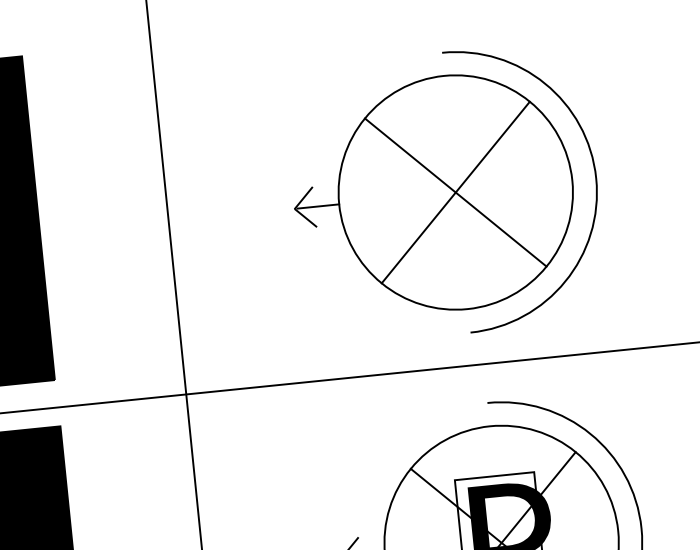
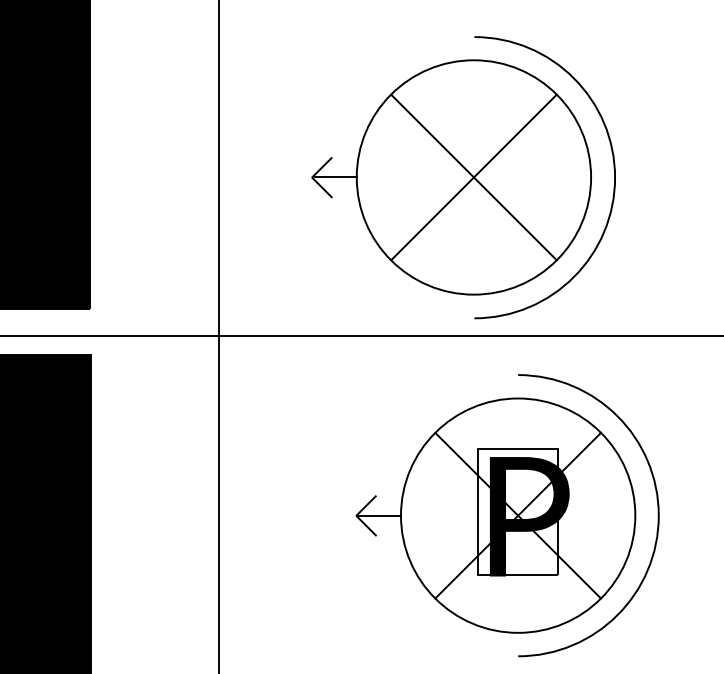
part: (445, 193) -> (463, 177), moved

